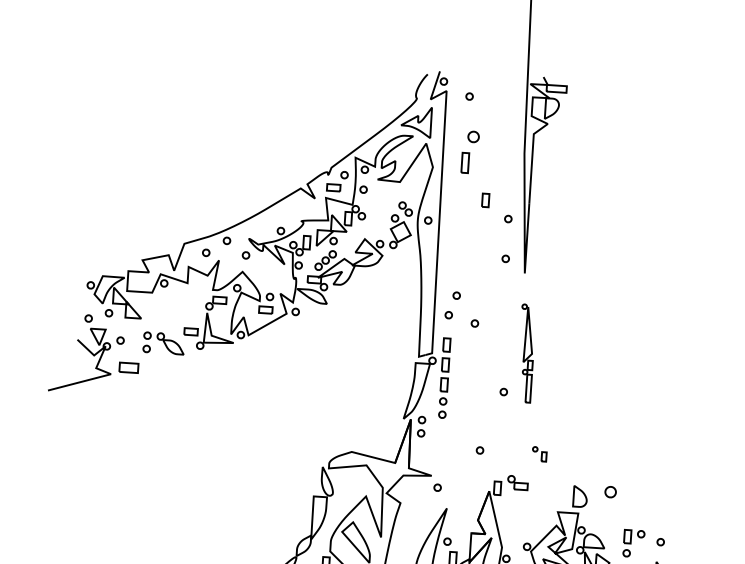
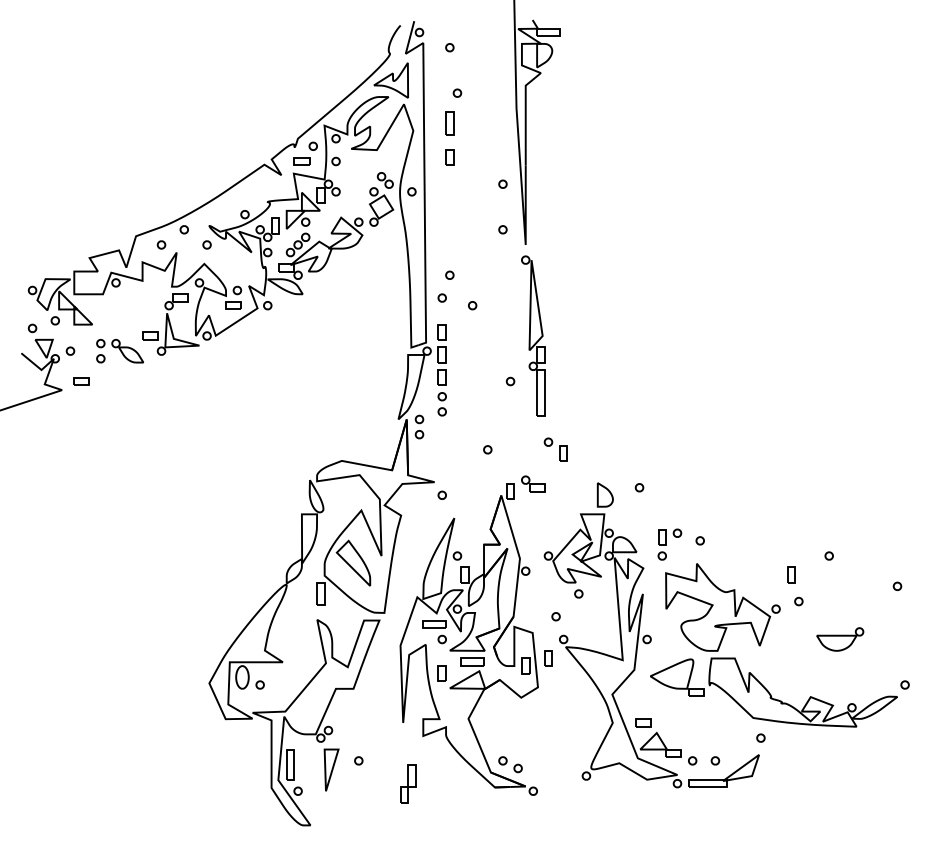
part: (473, 136) -> (457, 92), size x0.62
part: (485, 200) -> (449, 157), moved
part: (526, 353) -> (533, 335), size x1.43
part: (128, 367) -> (81, 381), size x0.71
part: (539, 454) -> (555, 449), size x1.43
part: (610, 492) -> (639, 487), size x0.62

